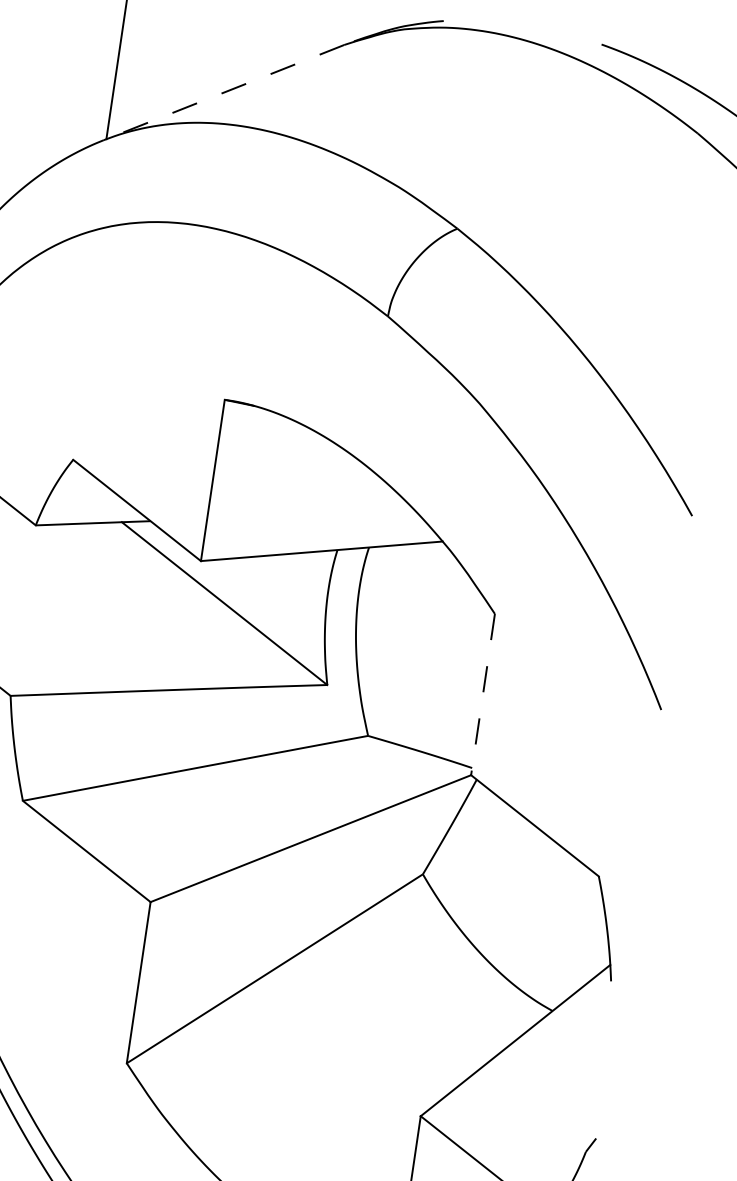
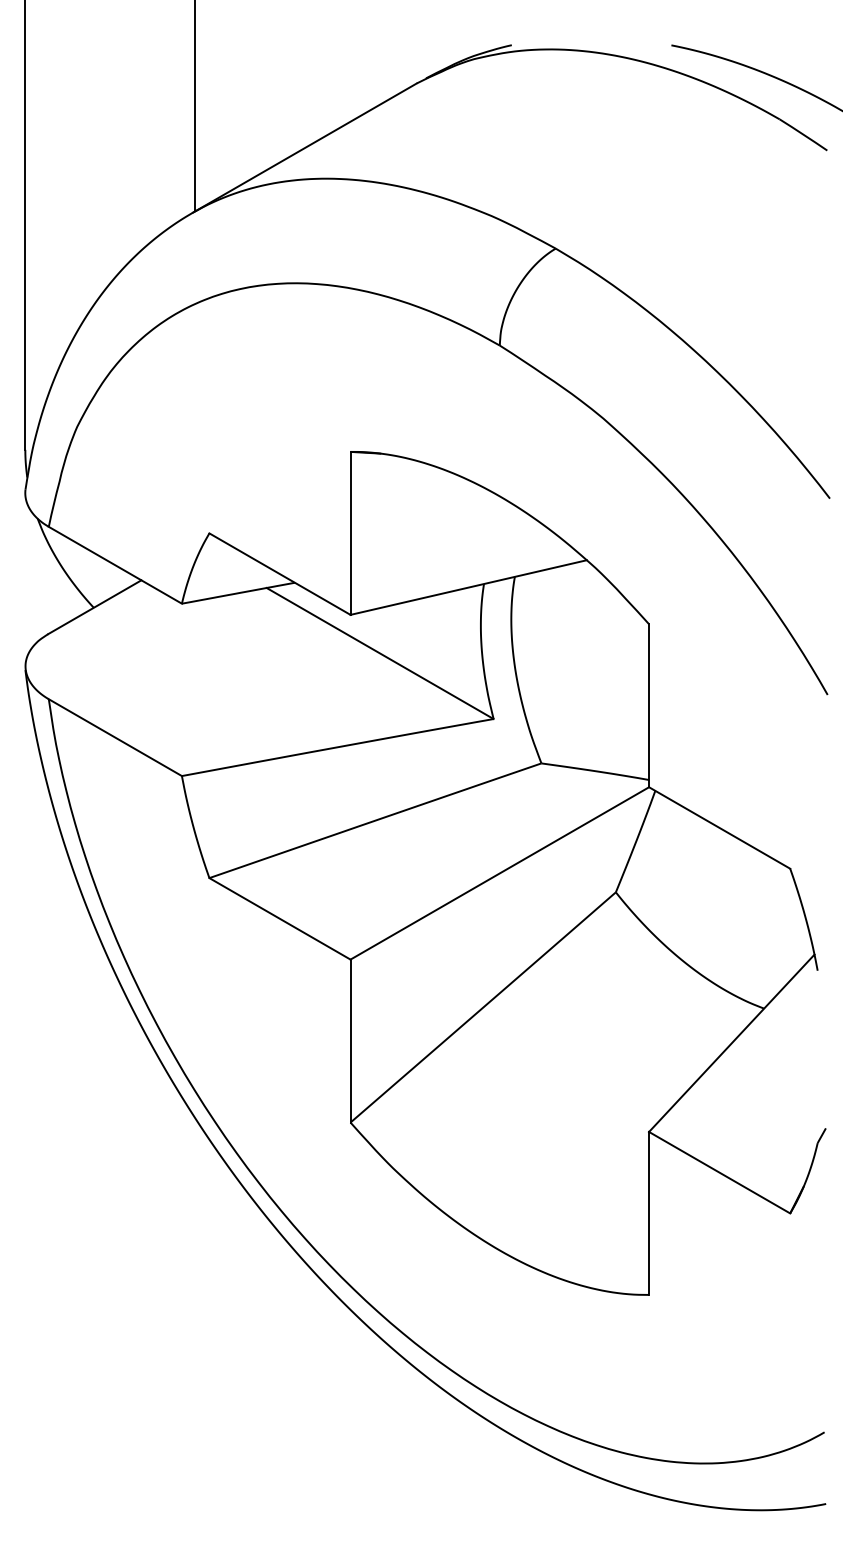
line: (223, 92) -> (304, 148), dashed -> solid
line: (483, 695) -> (649, 706), dashed -> solid

